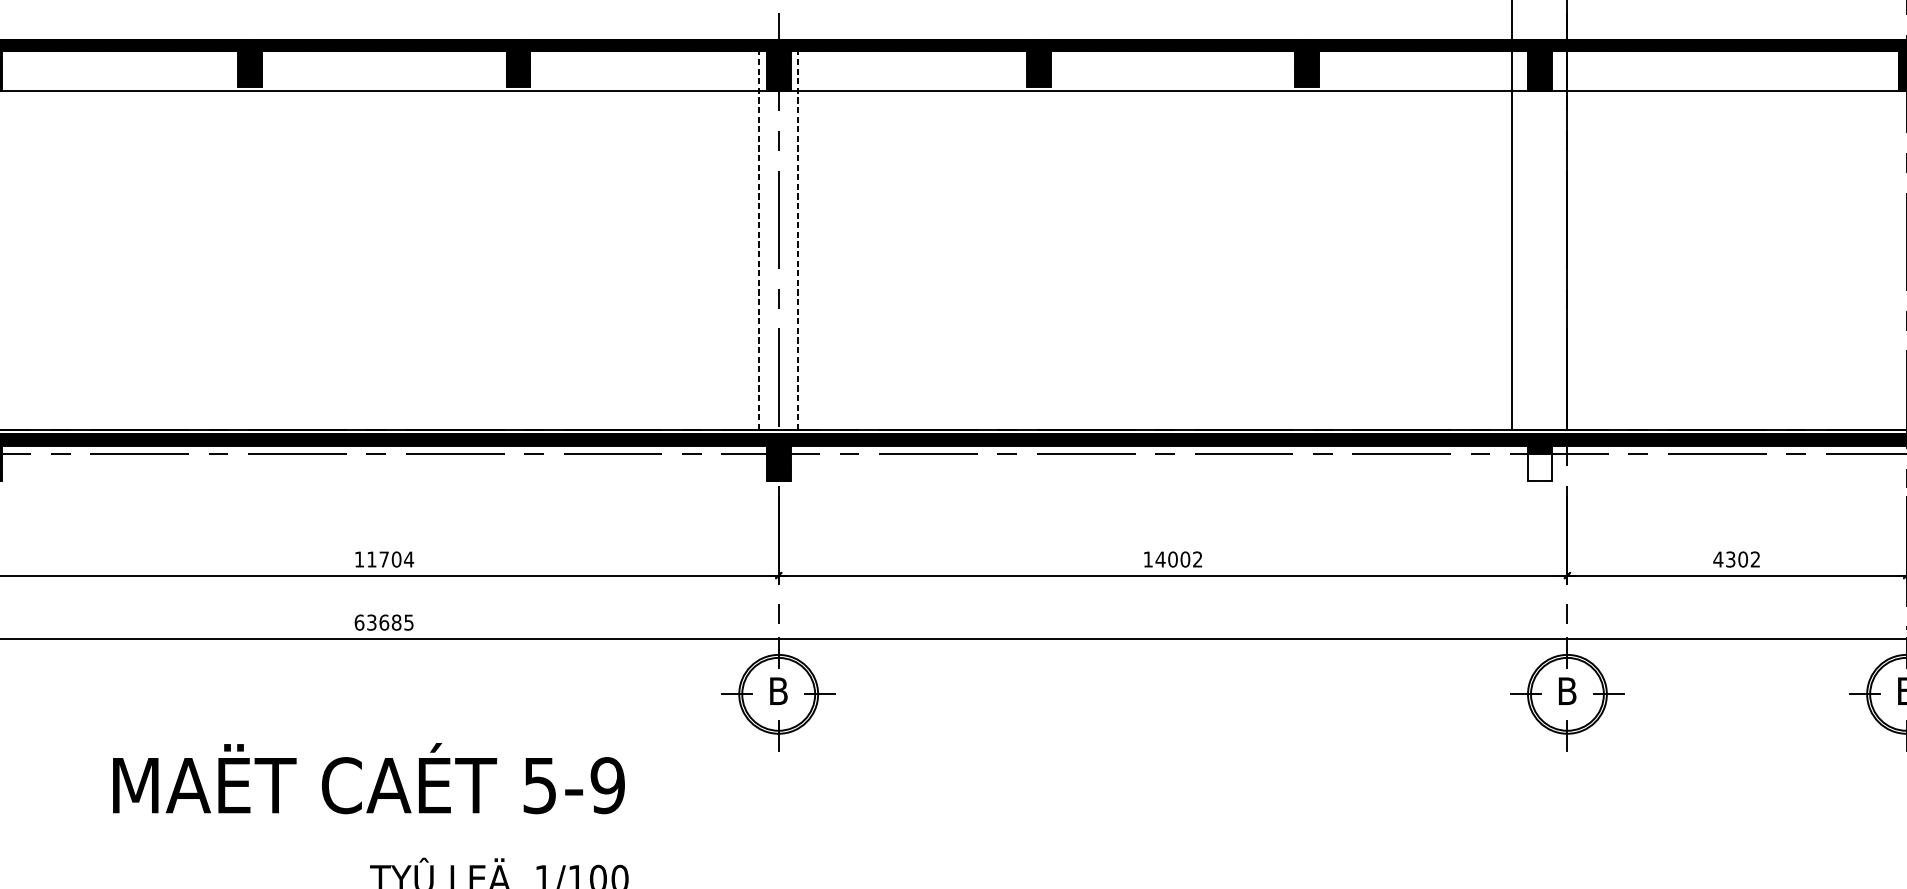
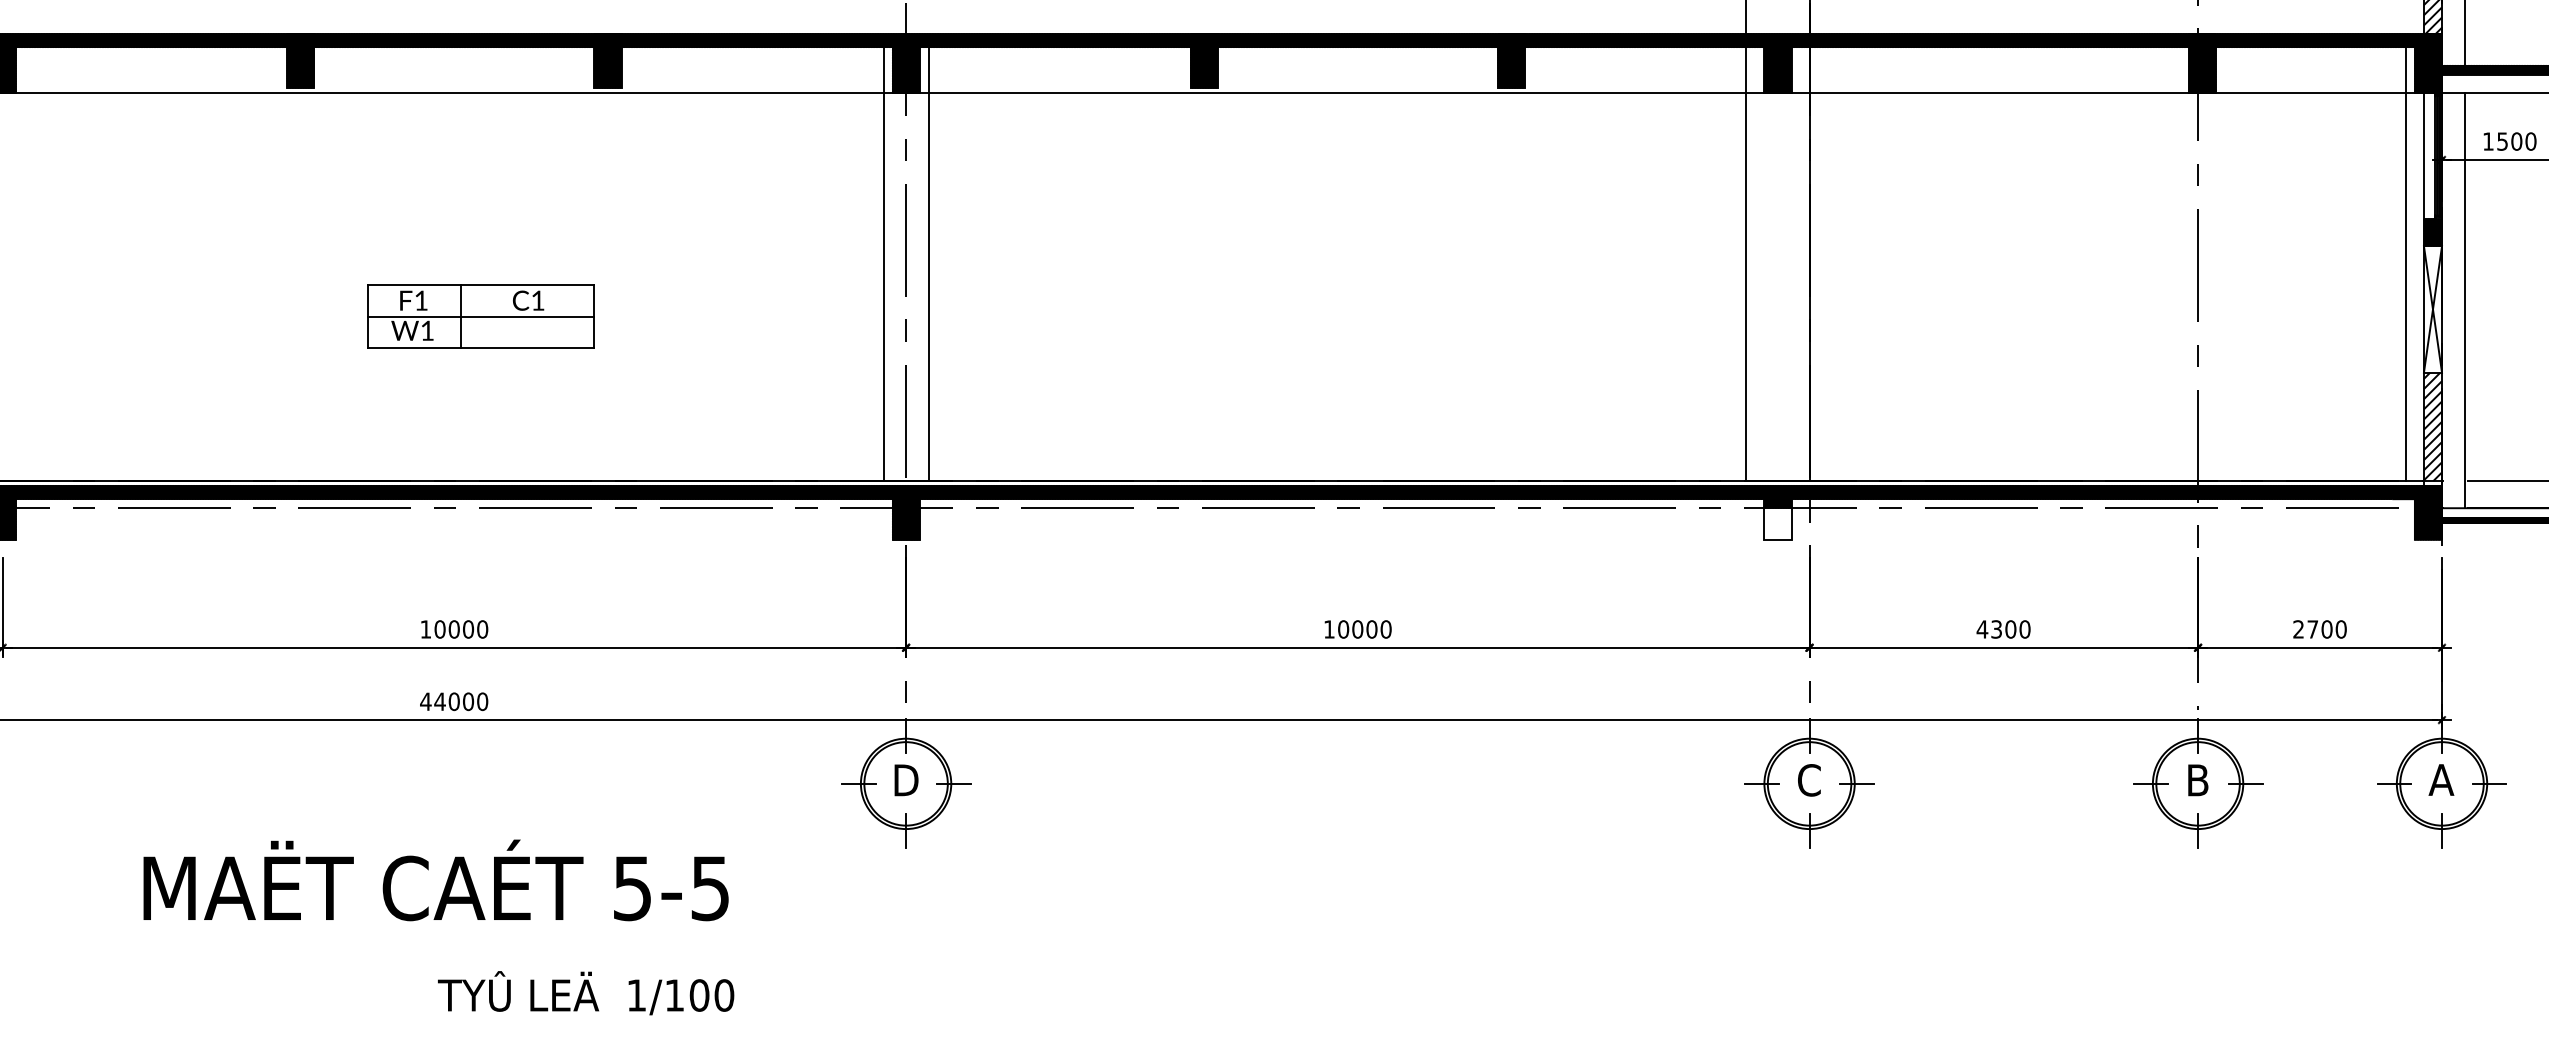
line: (758, 240) -> (883, 264), dashed -> solid
line: (798, 240) -> (928, 264), dashed -> solid
part: (407, 286) -> (480, 316), added
text: (390, 559) -> (461, 629), 11704 -> 10000
text: (1178, 559) -> (1364, 629), 14002 -> 10000
text: (1755, 559) -> (2024, 629), 4302 -> 4300
text: (384, 622) -> (454, 701), 63685 -> 44000
text: (779, 691) -> (906, 780), B -> D
text: (1567, 691) -> (1809, 780), B -> C
text: (607, 785) -> (709, 888), 5-9 -> 5-5

